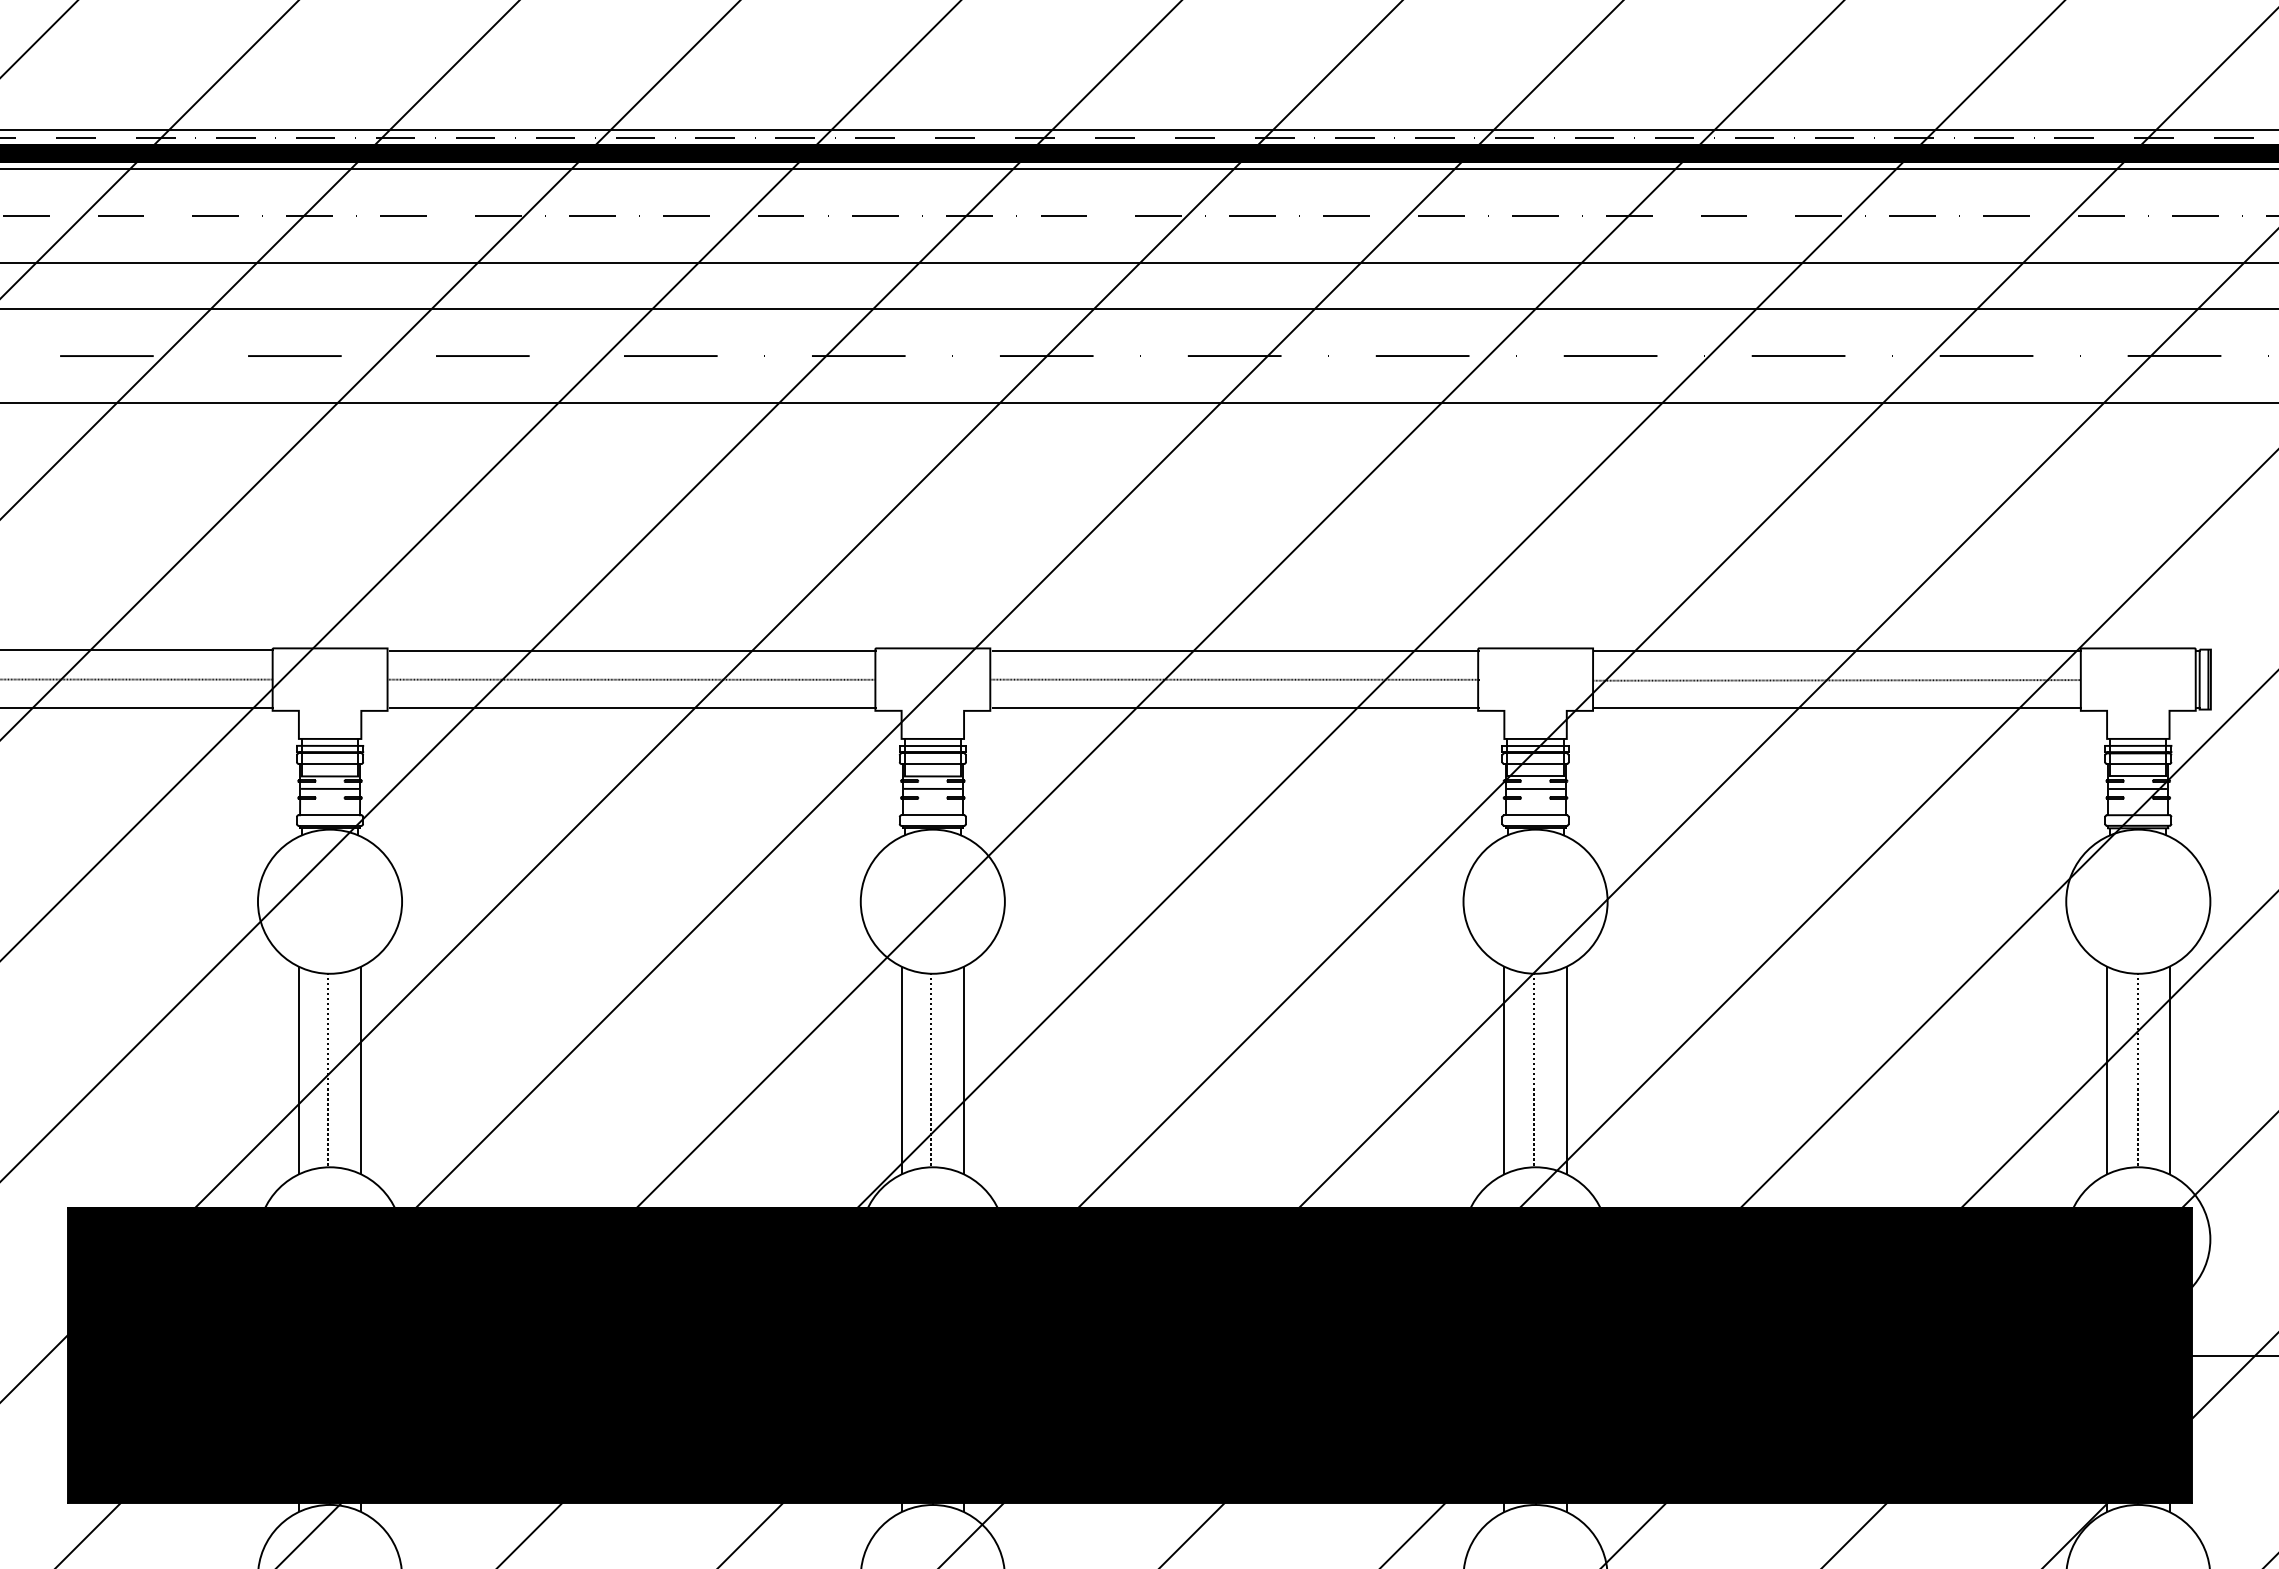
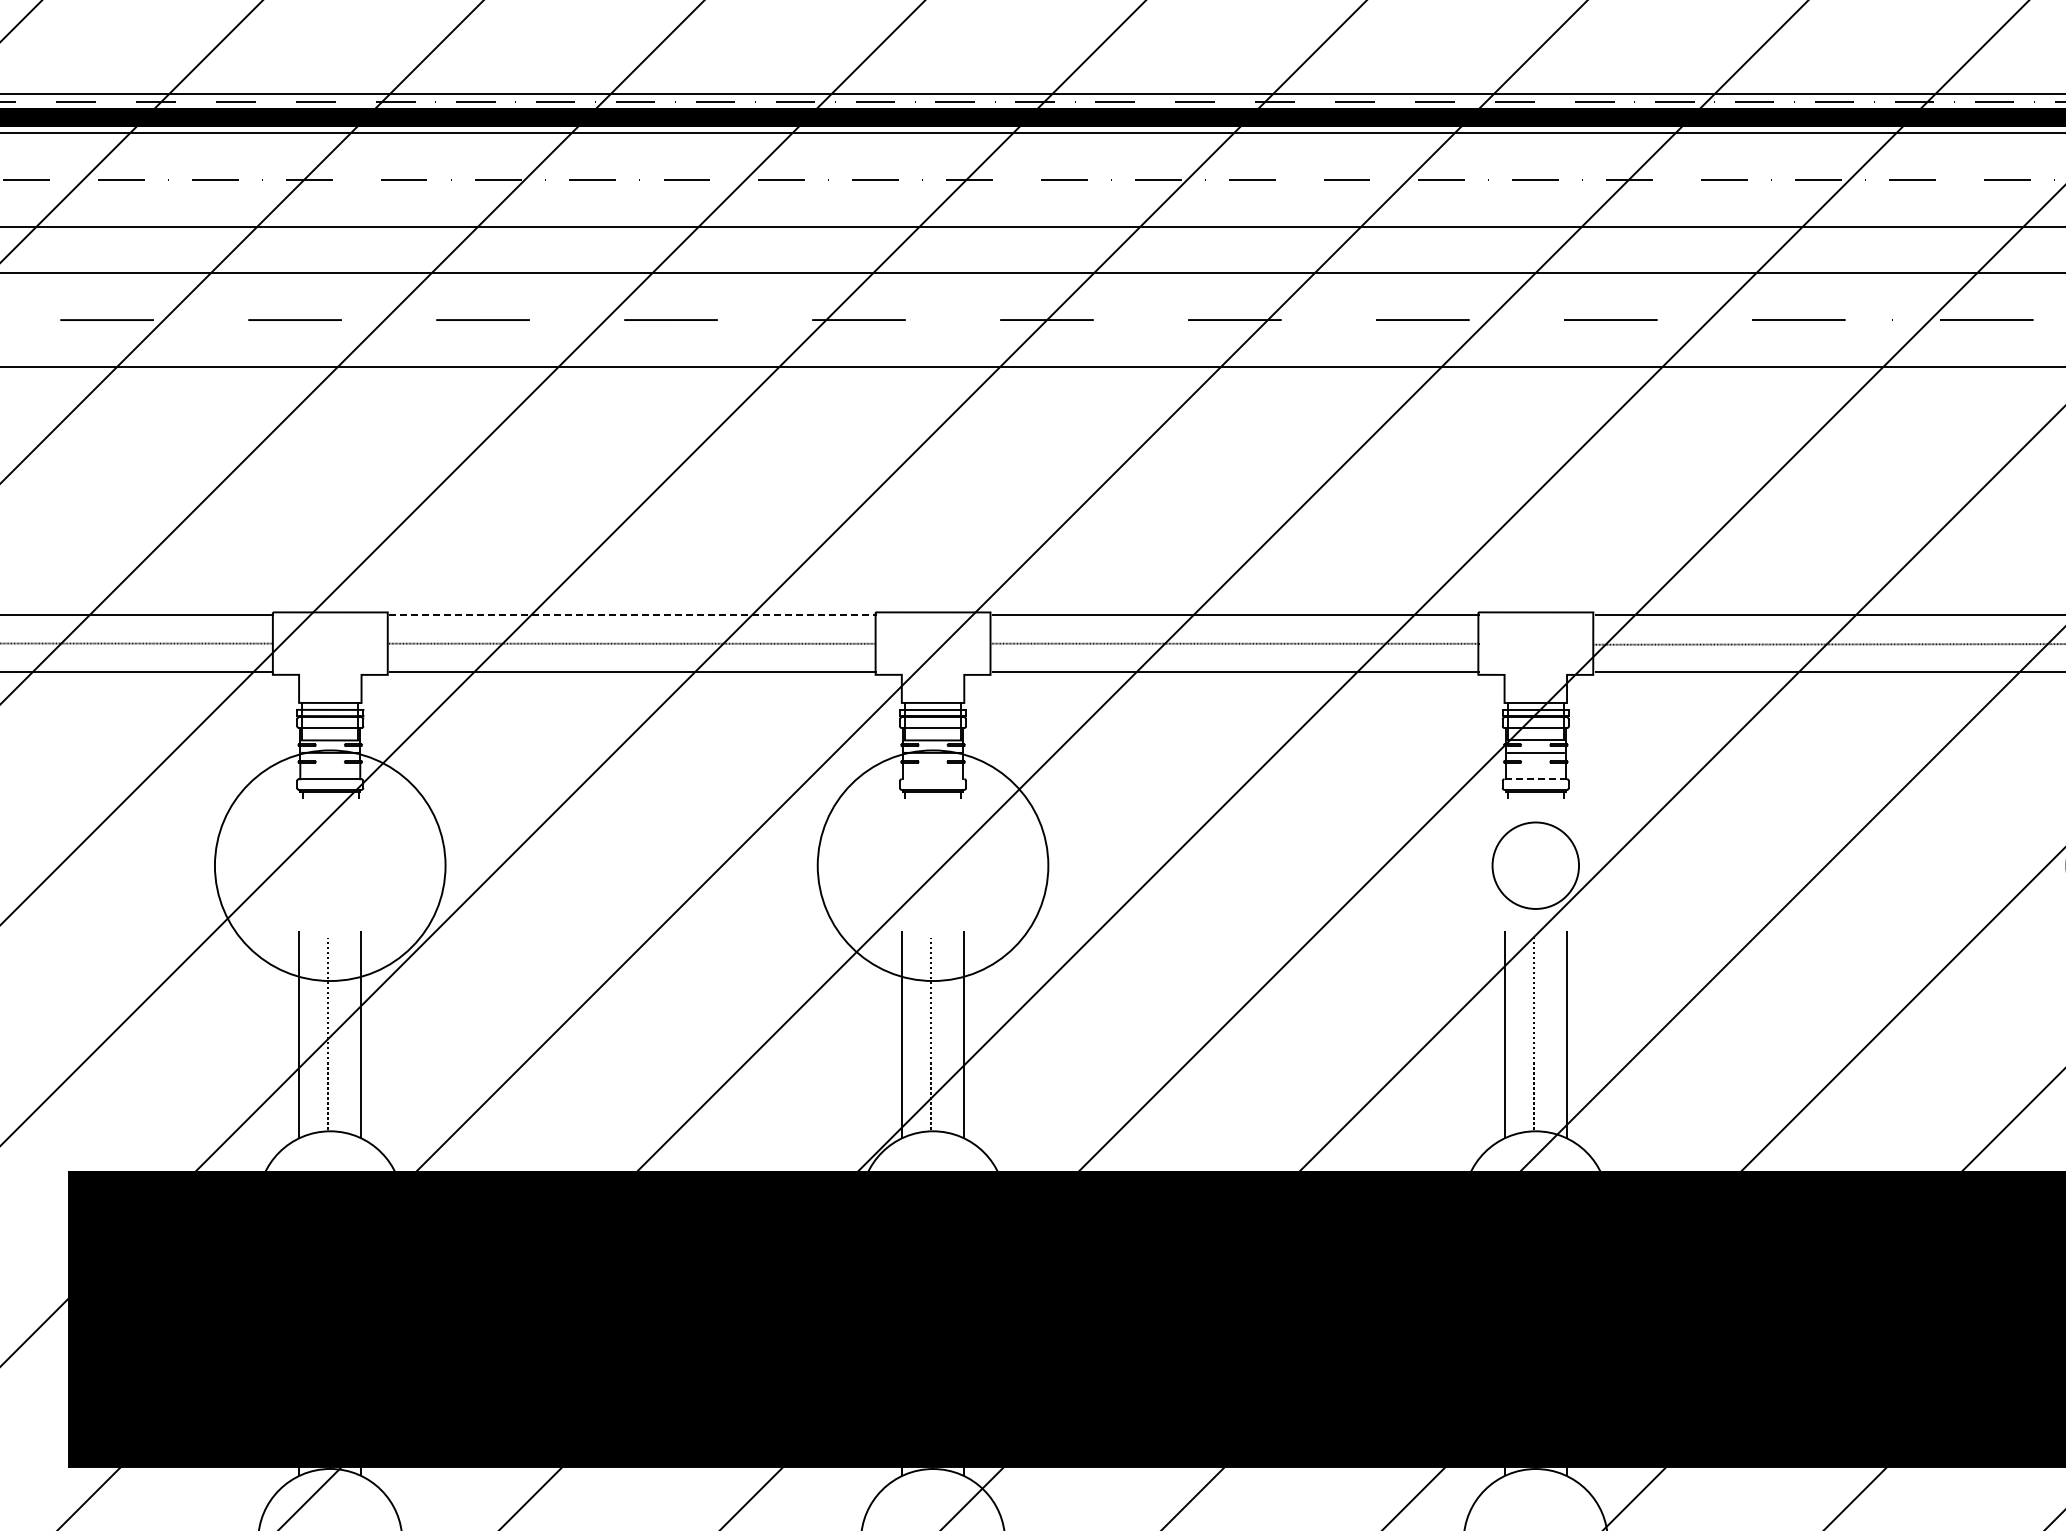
line: (632, 650) -> (632, 614), solid -> dashed
line: (932, 815) -> (932, 779), removed
line: (1536, 815) -> (1536, 779), solid -> dashed
circle: (329, 901) -> (329, 865), size x1.6
circle: (932, 901) -> (932, 865), size x1.6
circle: (1535, 901) -> (1535, 865), size x0.6

